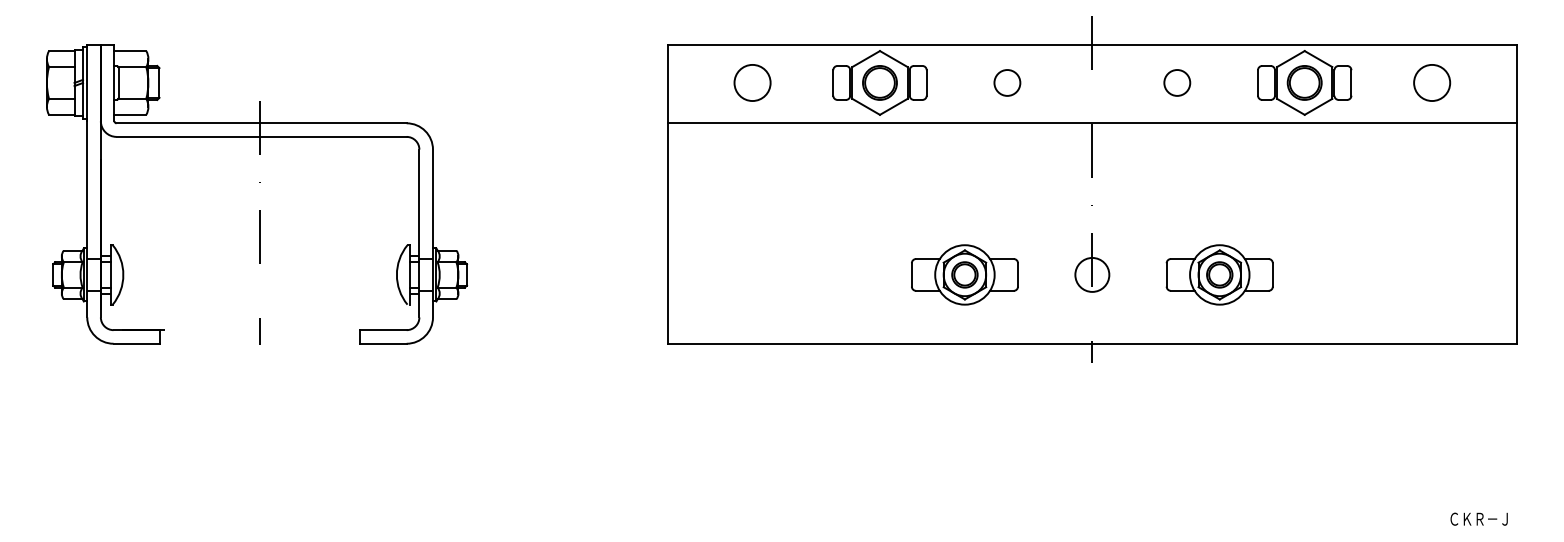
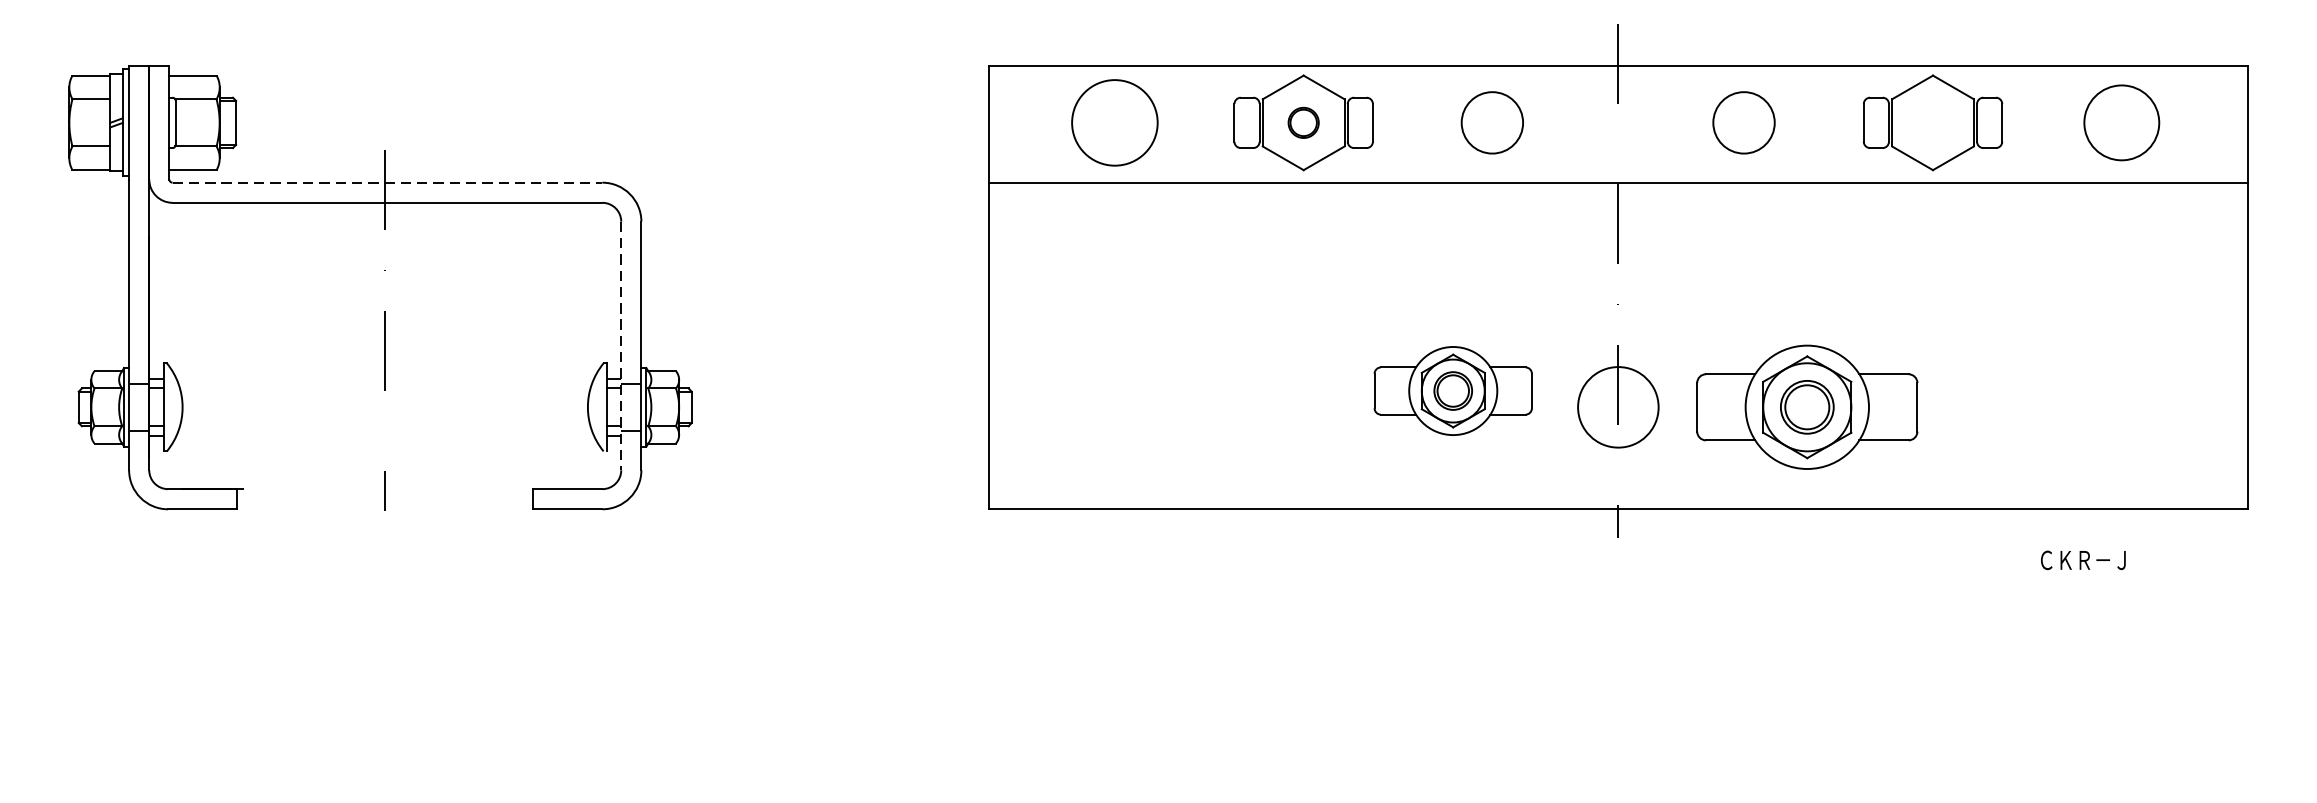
circle: (752, 82) -> (1114, 122), size x1.6
part: (879, 82) -> (1302, 122), size x0.6
circle: (1007, 82) -> (1492, 122), size x1.6
circle: (1177, 82) -> (1744, 122), size x1.6
part: (1304, 82) -> (1932, 122), removed
circle: (1432, 82) -> (2122, 122), size x1.4
line: (262, 123) -> (388, 182), solid -> dashed
line: (419, 233) -> (621, 345), solid -> dashed
part: (964, 274) -> (1452, 390), moved
circle: (1092, 274) -> (1618, 406), size x1.6
part: (1219, 274) -> (1806, 406), size x1.4
text: (1478, 518) -> (2082, 559), moved

